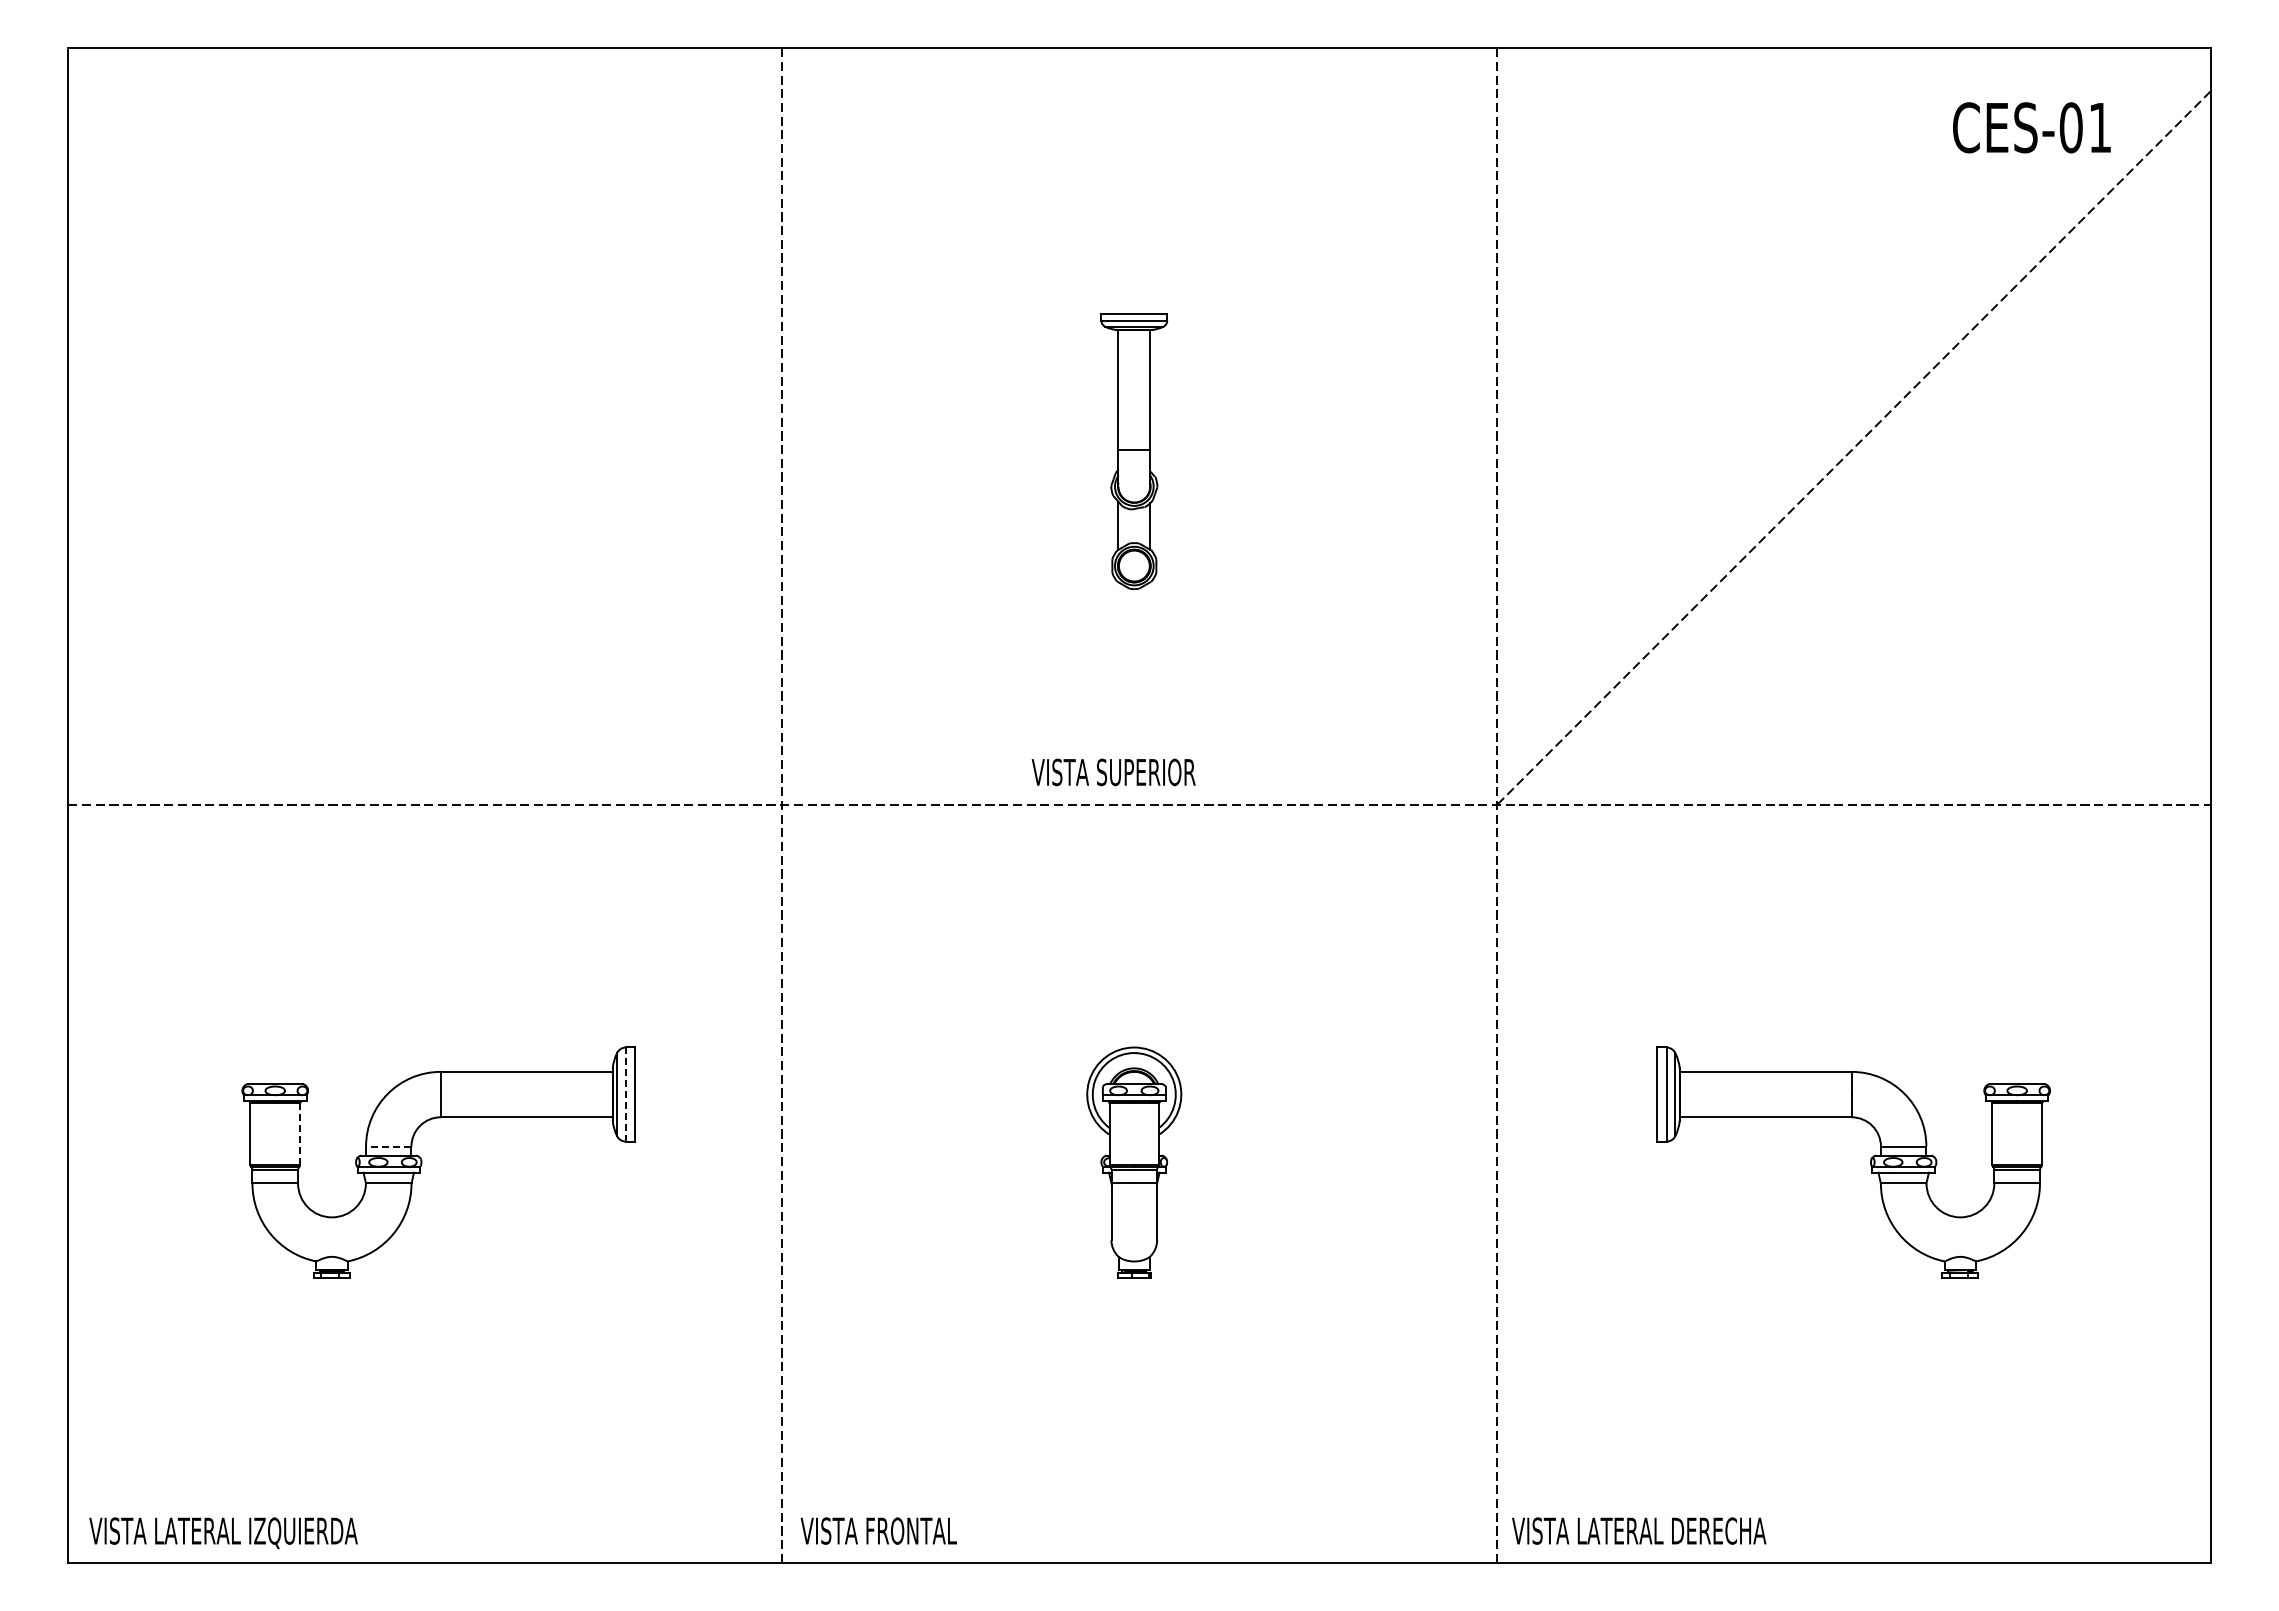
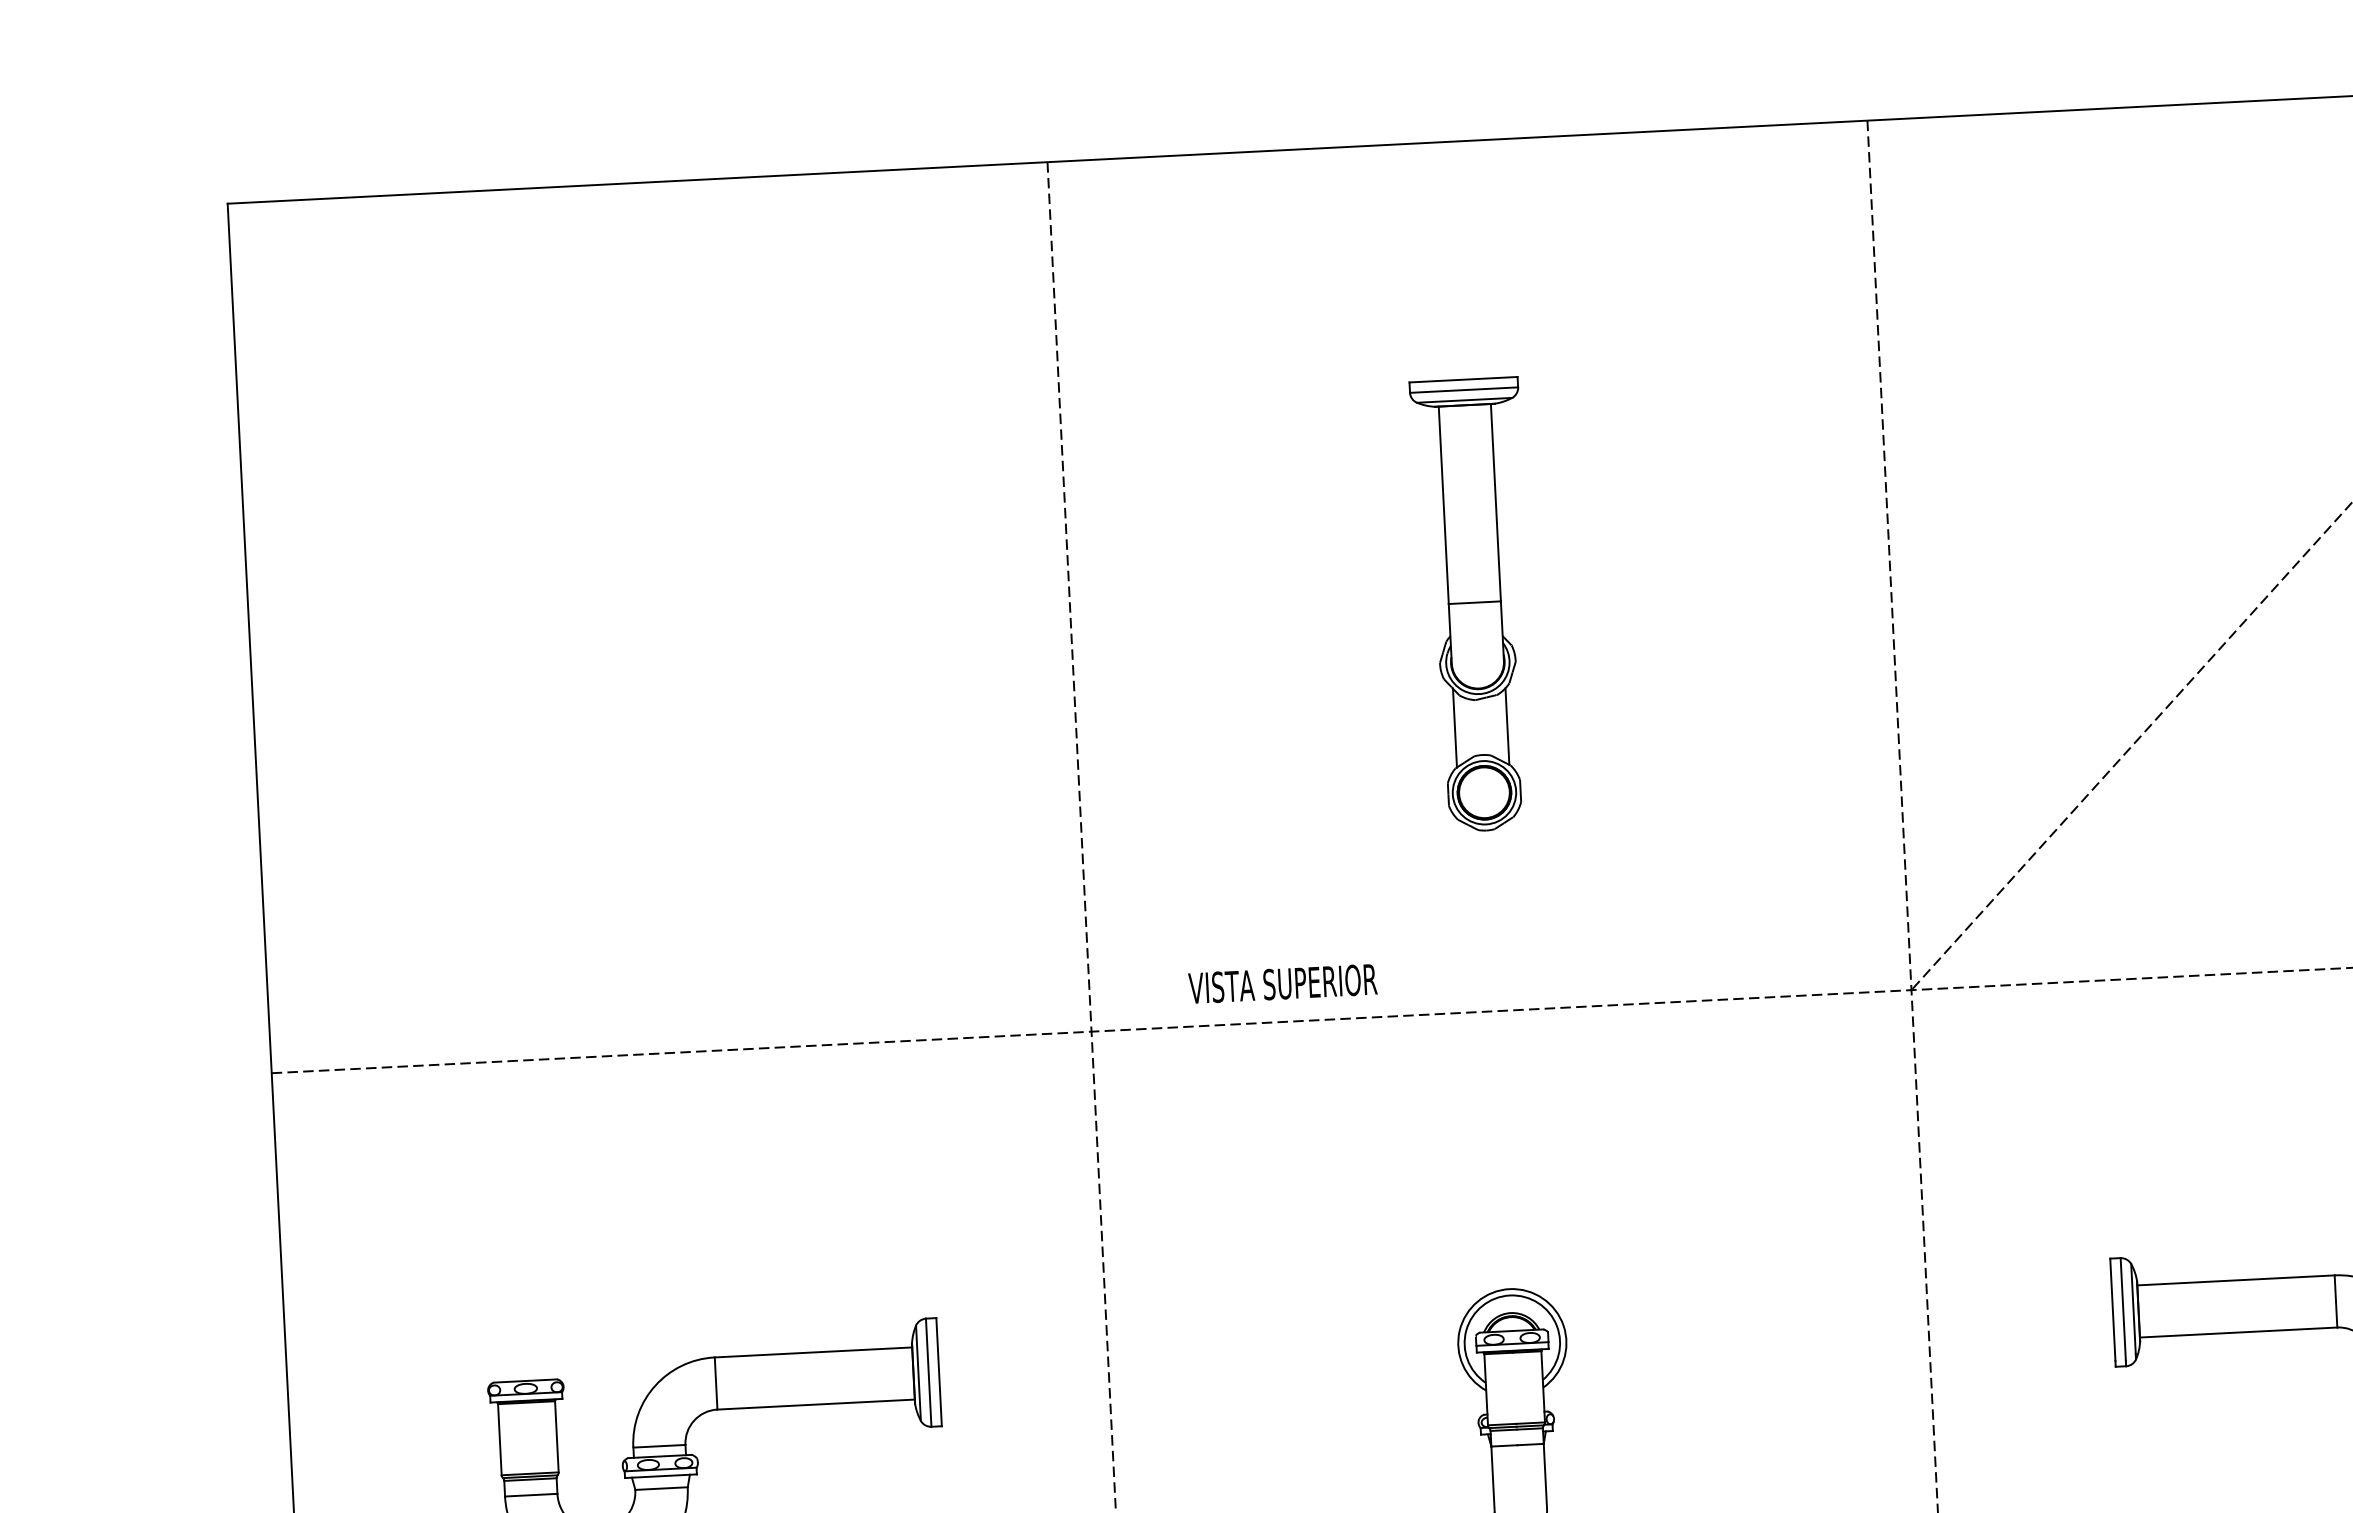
part: (1134, 451) -> (1475, 604), size x1.43
text: (1113, 772) -> (1282, 984), moved
line: (625, 1094) -> (928, 1372), dashed -> solid
line: (300, 1133) -> (557, 1436), dashed -> solid
line: (388, 1146) -> (659, 1446), dashed -> solid

